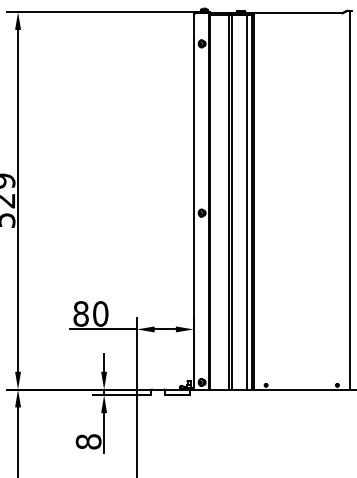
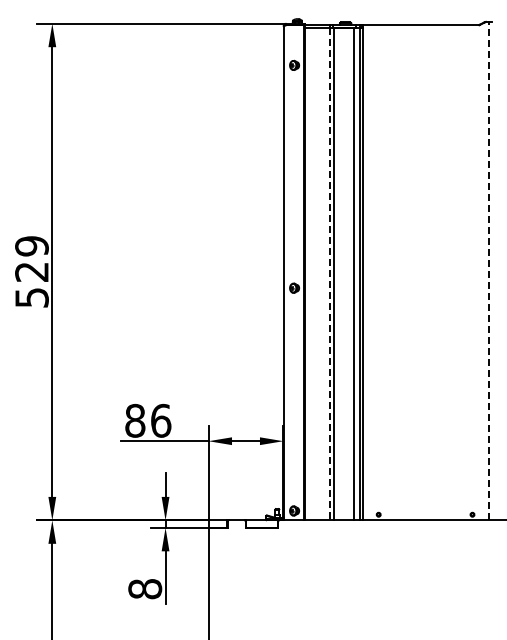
line: (350, 199) -> (489, 270), solid -> dashed
line: (228, 202) -> (329, 274), solid -> dashed
text: (101, 313) -> (161, 420), 80 -> 86

